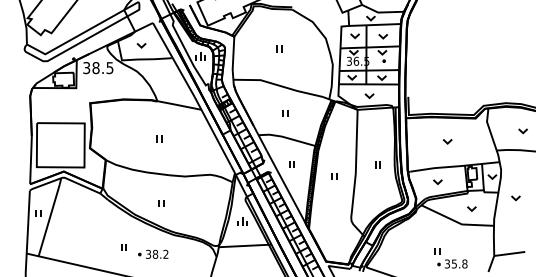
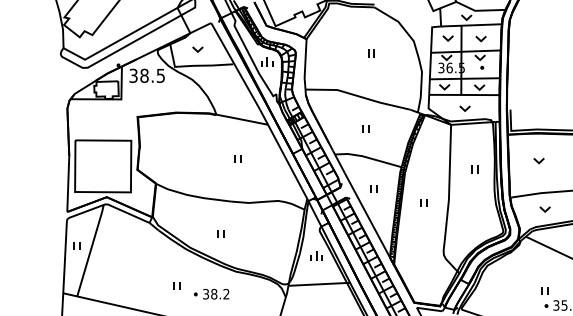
part: (279, 48) -> (371, 52), moved
part: (159, 138) -> (237, 158), moved
part: (447, 141) -> (538, 160), moved
part: (377, 164) -> (474, 168), moved

